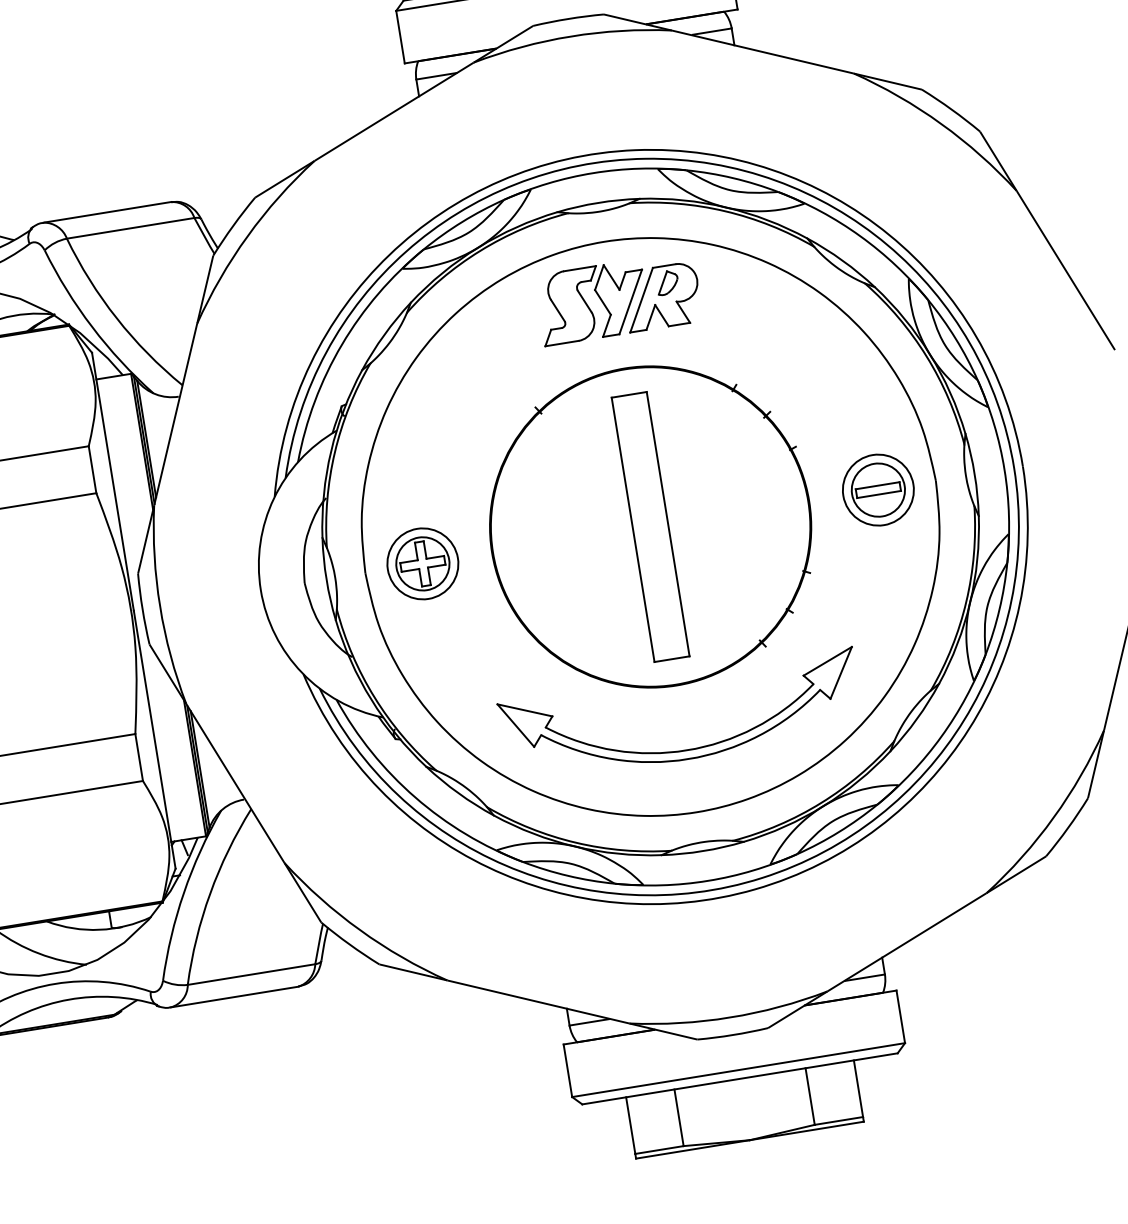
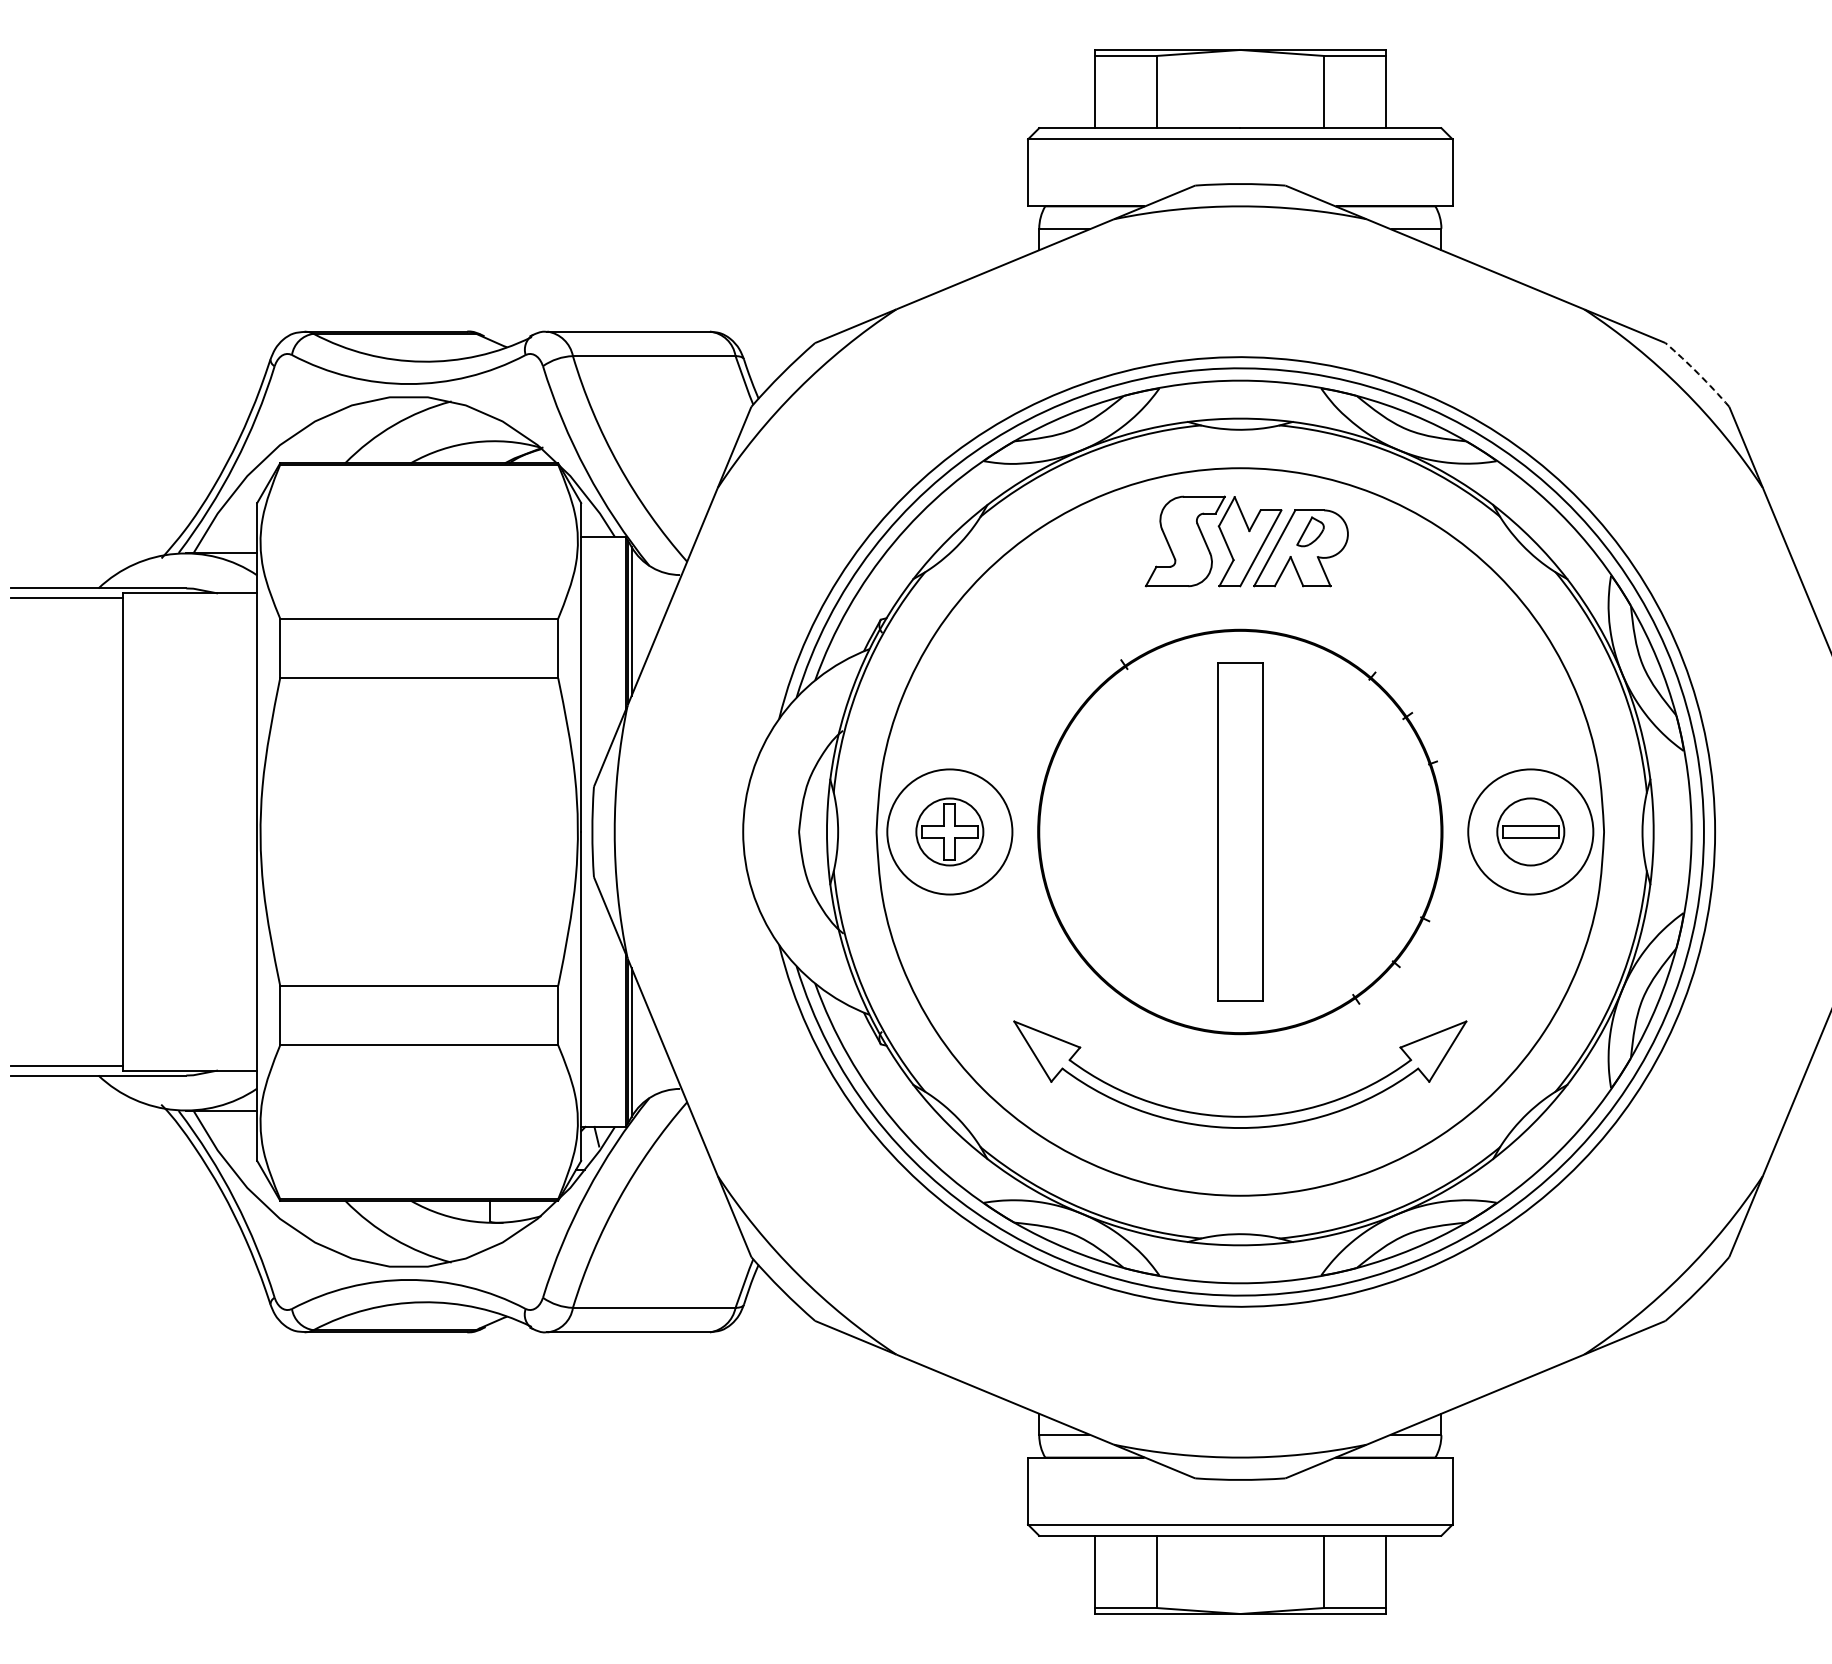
arc: (951, 109) -> (1698, 373), solid -> dashed
circle: (878, 489) -> (1530, 831), size x1.4
circle: (422, 563) -> (949, 831), size x1.4

